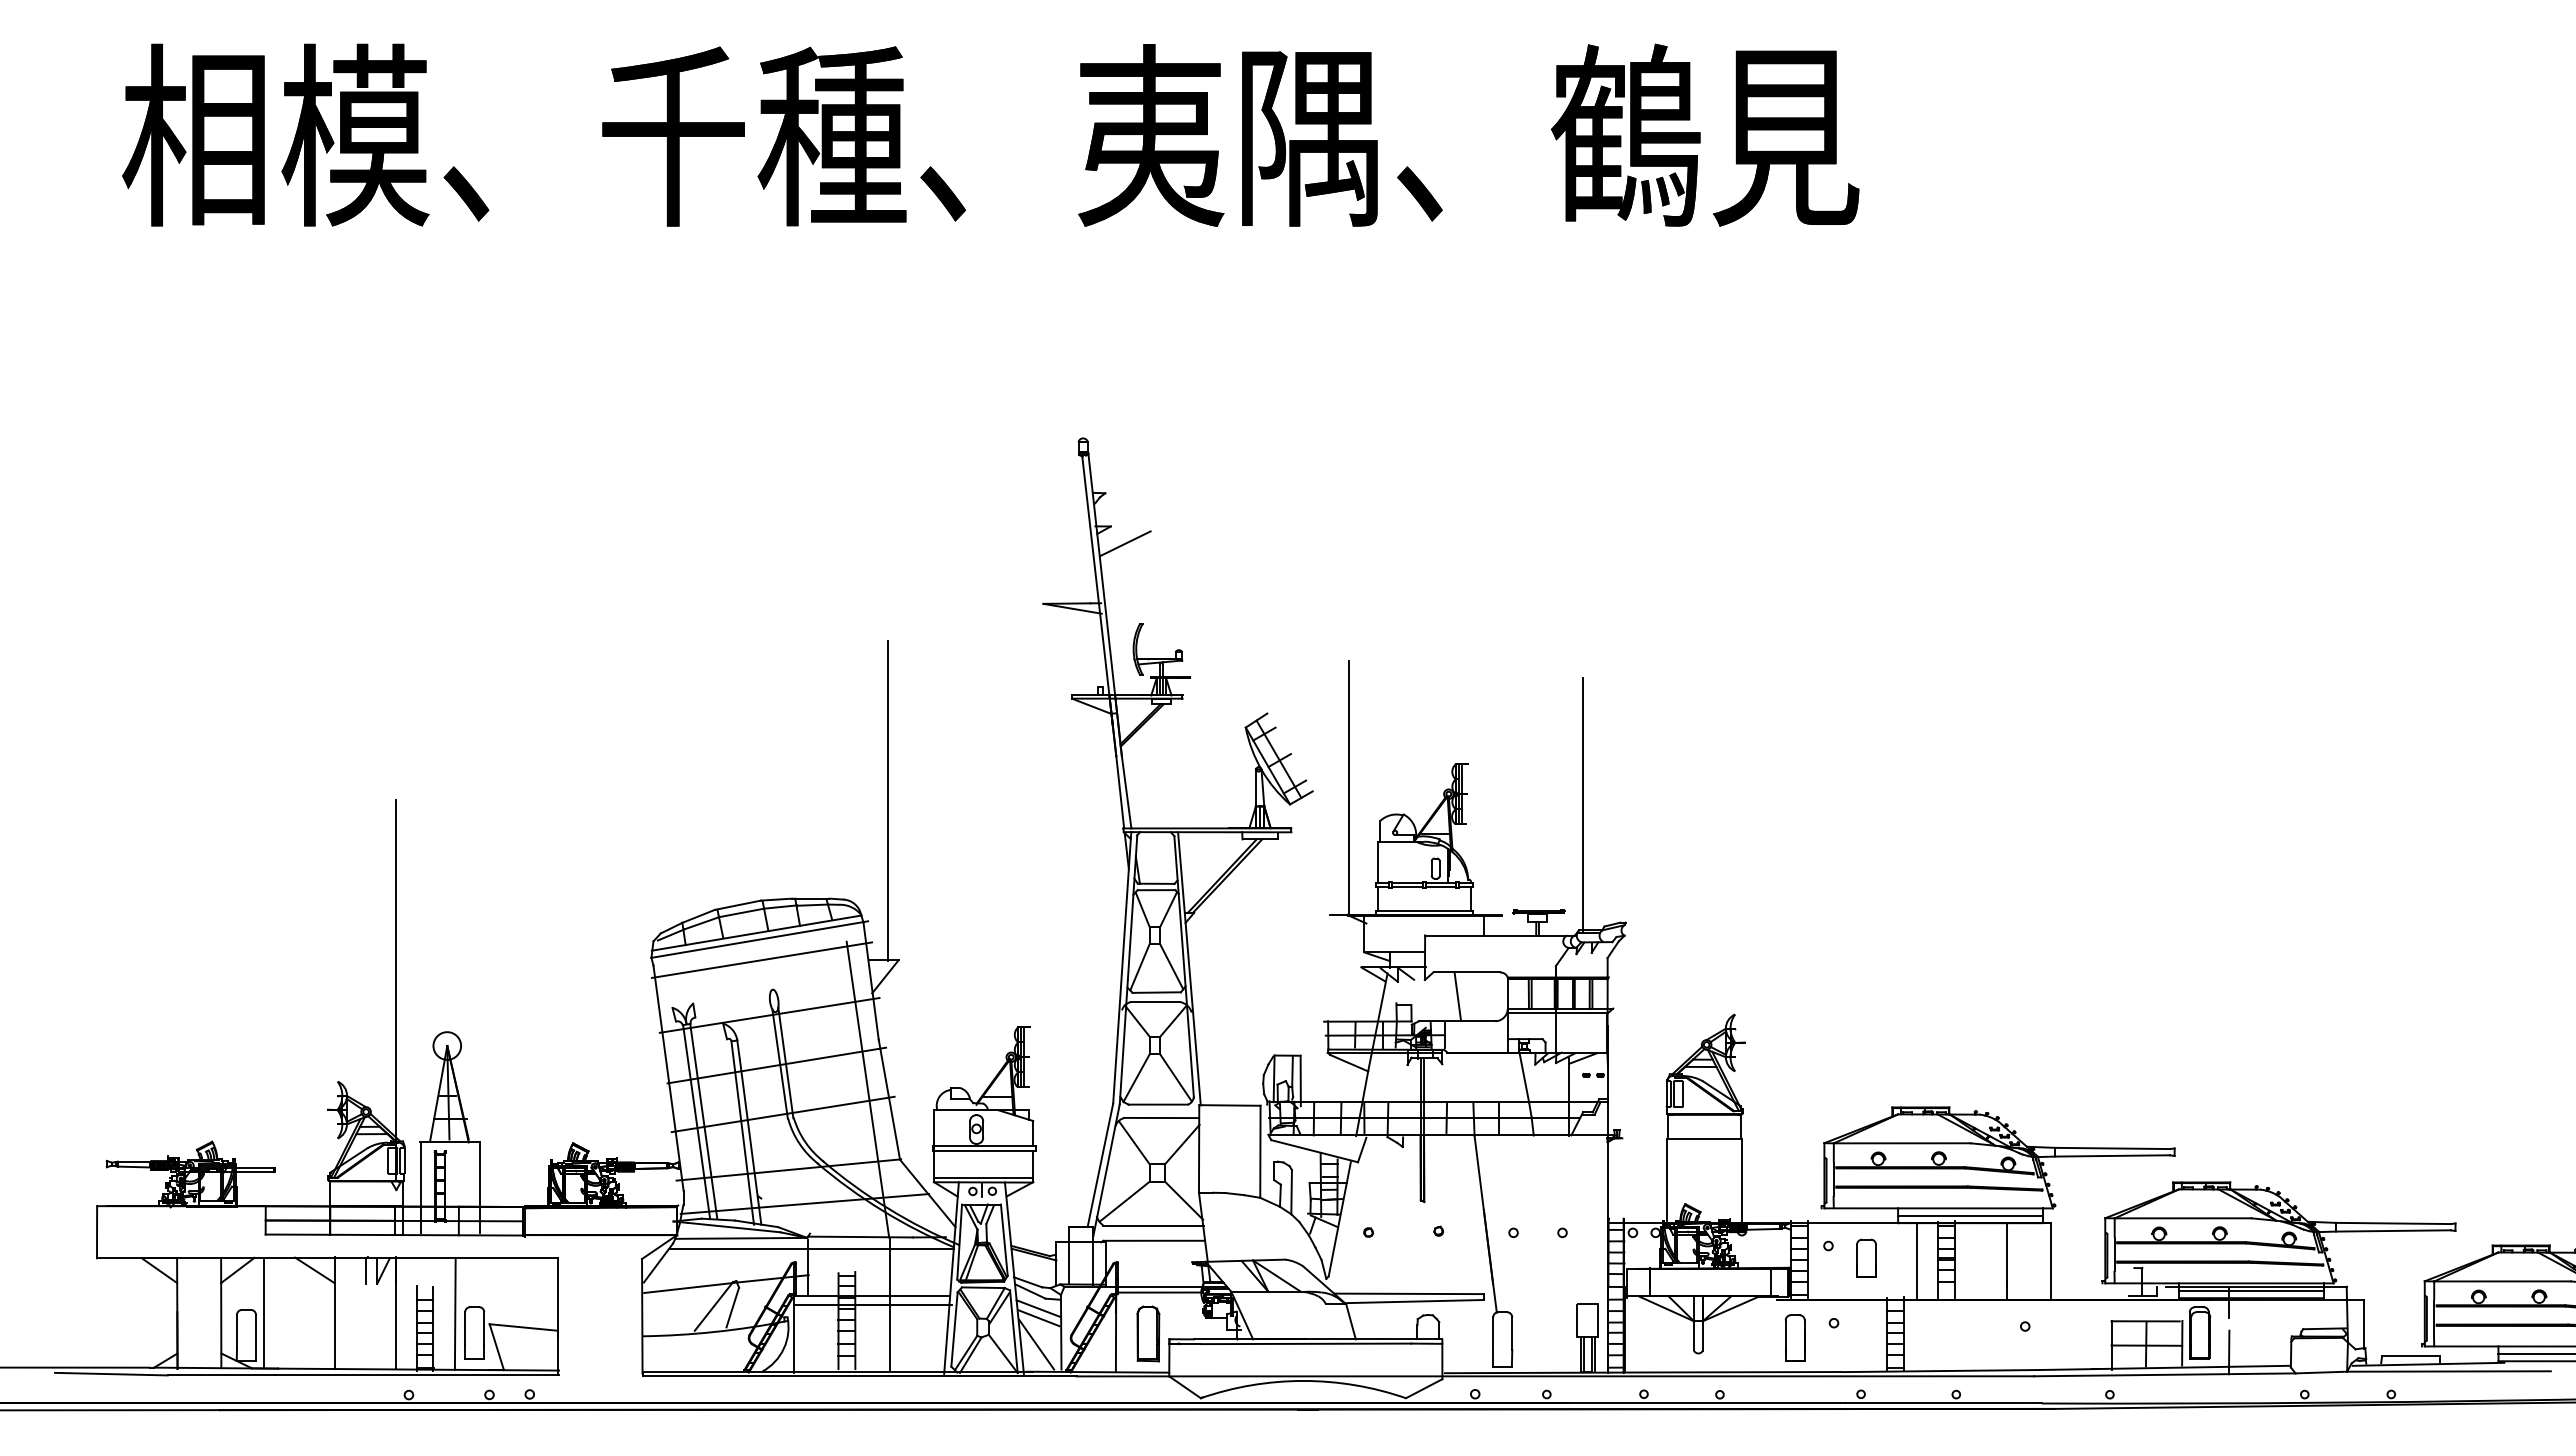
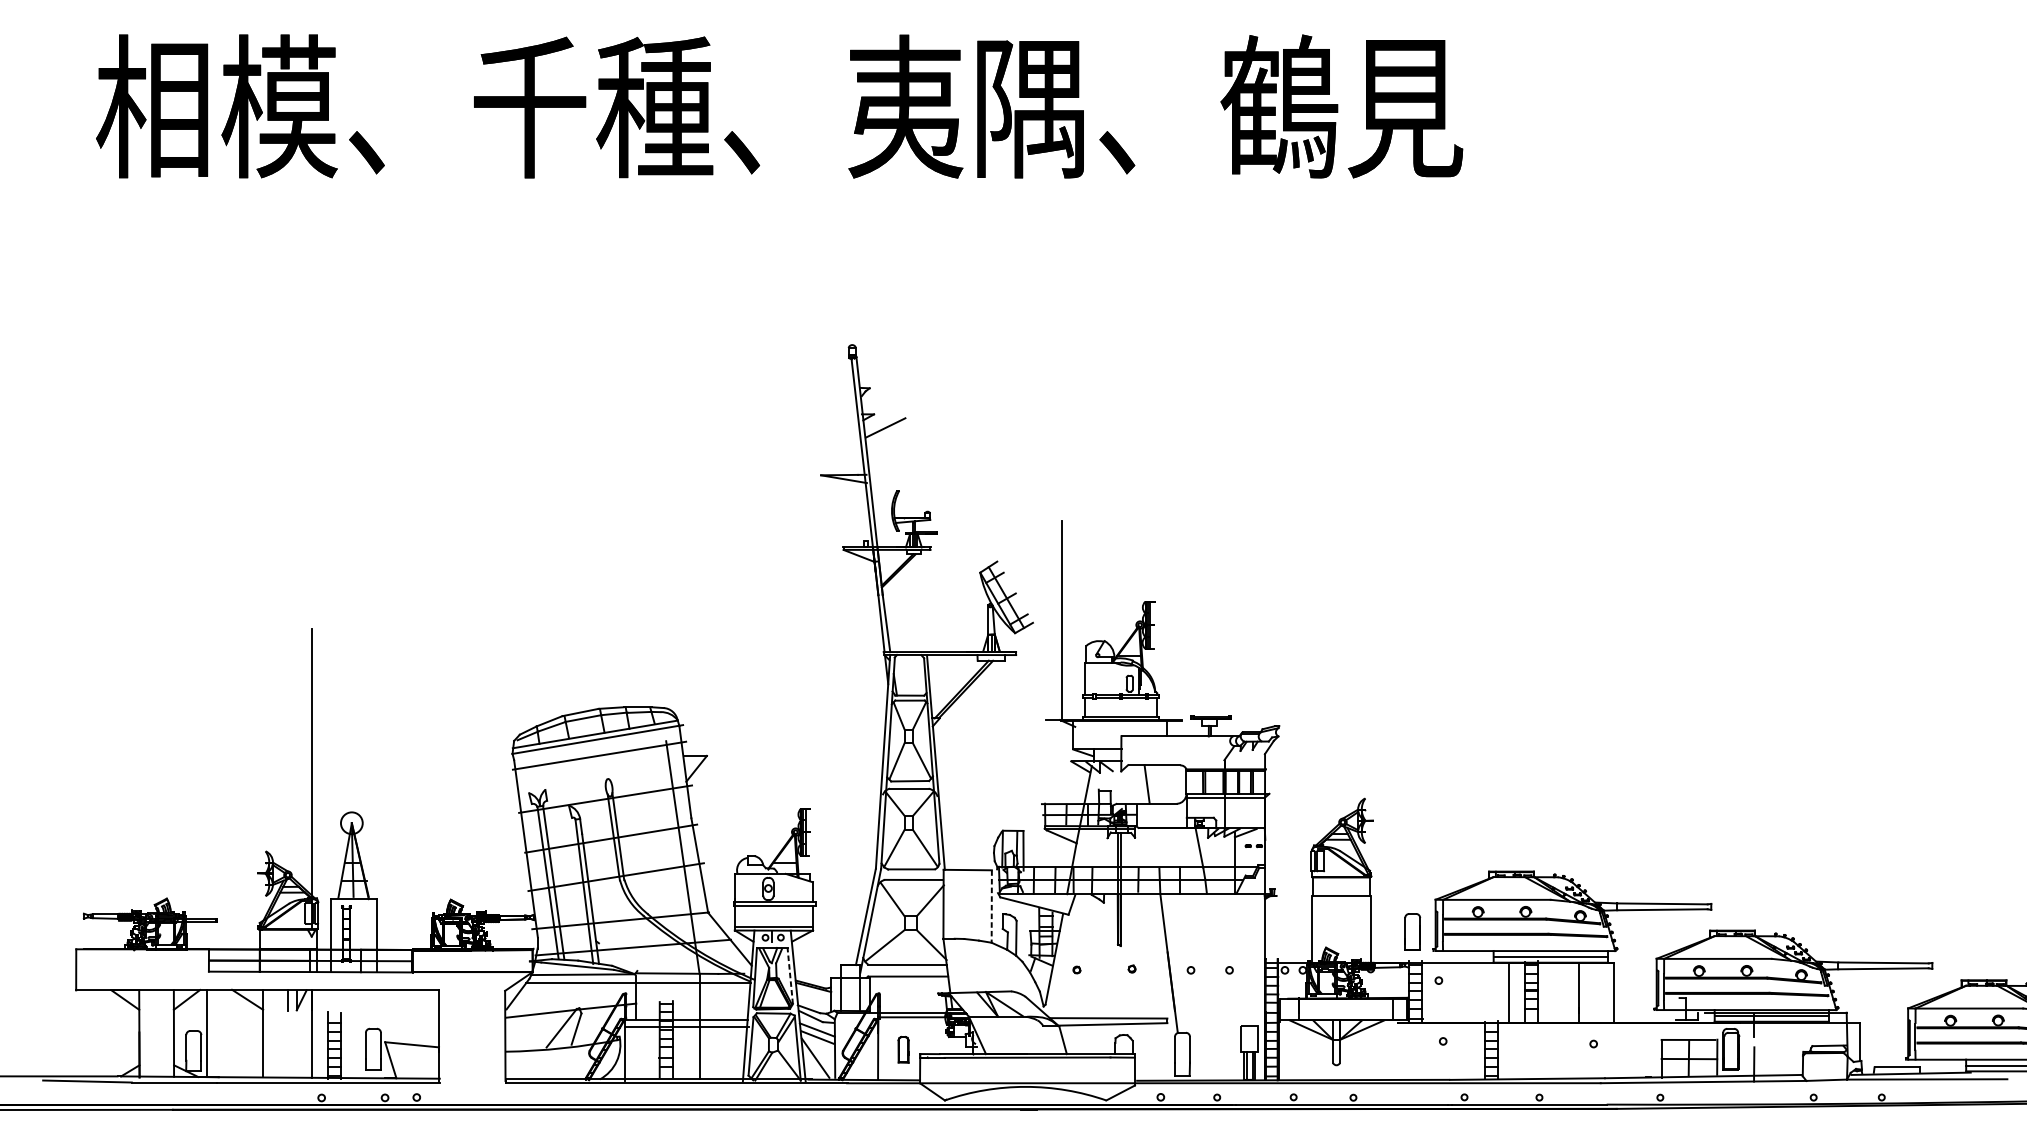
line: (888, 800) -> (699, 630), removed
line: (1583, 804) -> (1246, 633), removed
line: (1260, 1152) -> (991, 907), solid -> dashed
line: (1004, 1240) -> (790, 976), solid -> dashed
part: (1866, 1257) -> (1468, 989), removed
line: (454, 1313) -> (357, 1033), removed
part: (1148, 1333) -> (903, 1049), size x0.6
part: (1794, 1337) -> (1412, 931), moved

